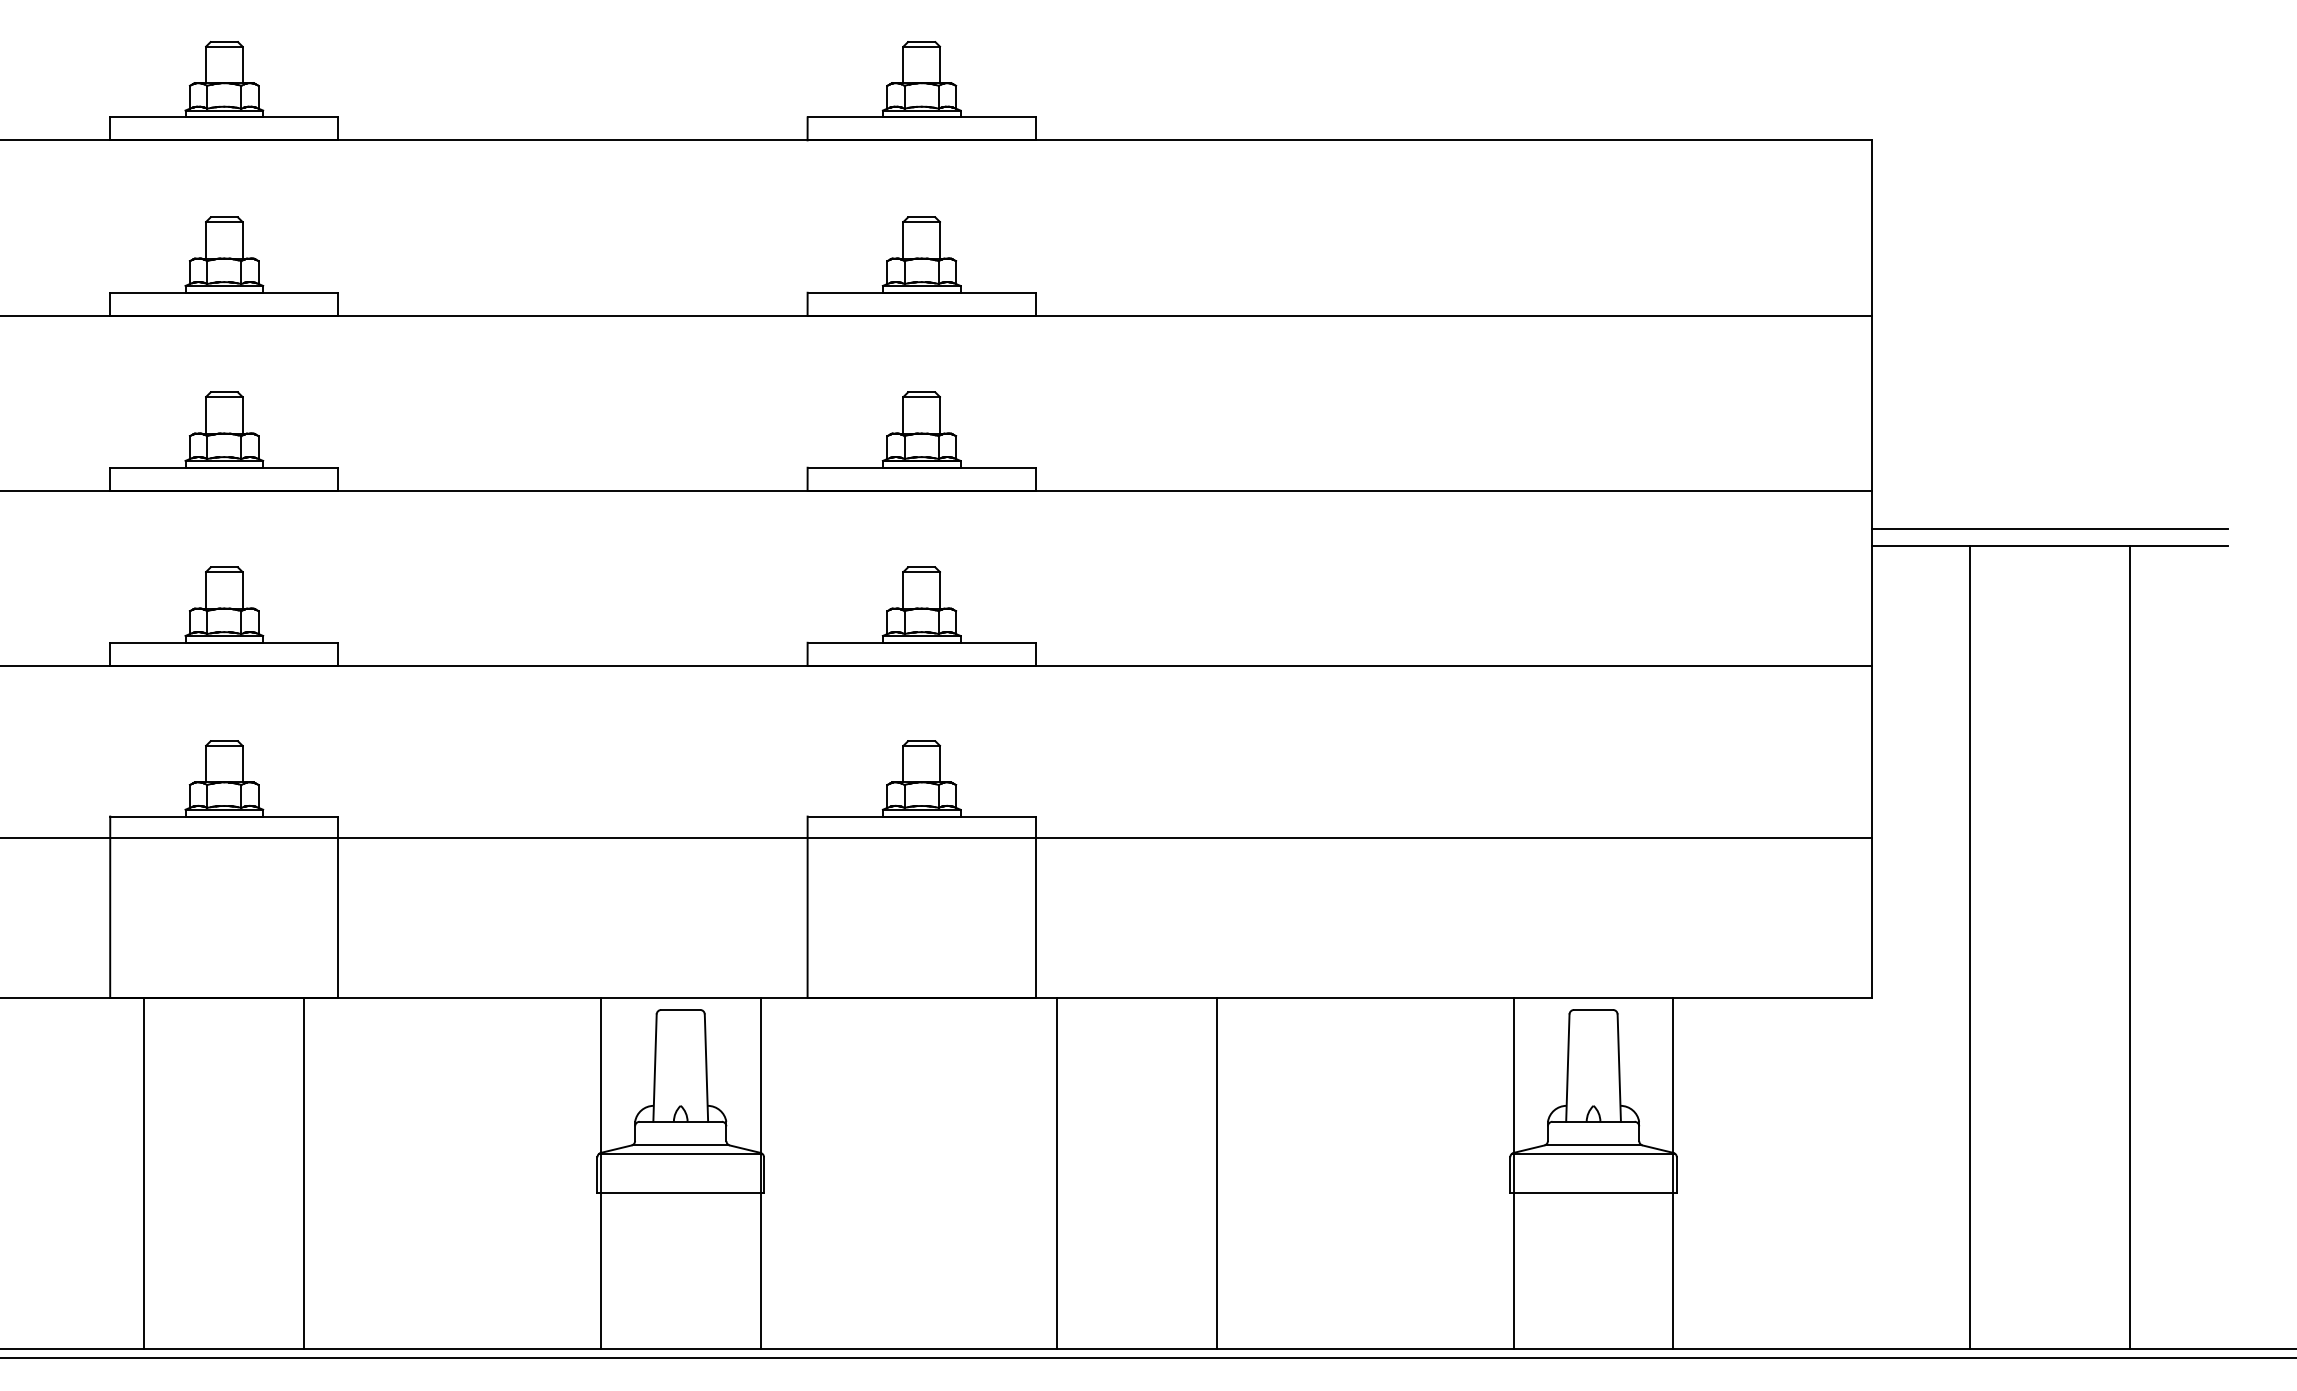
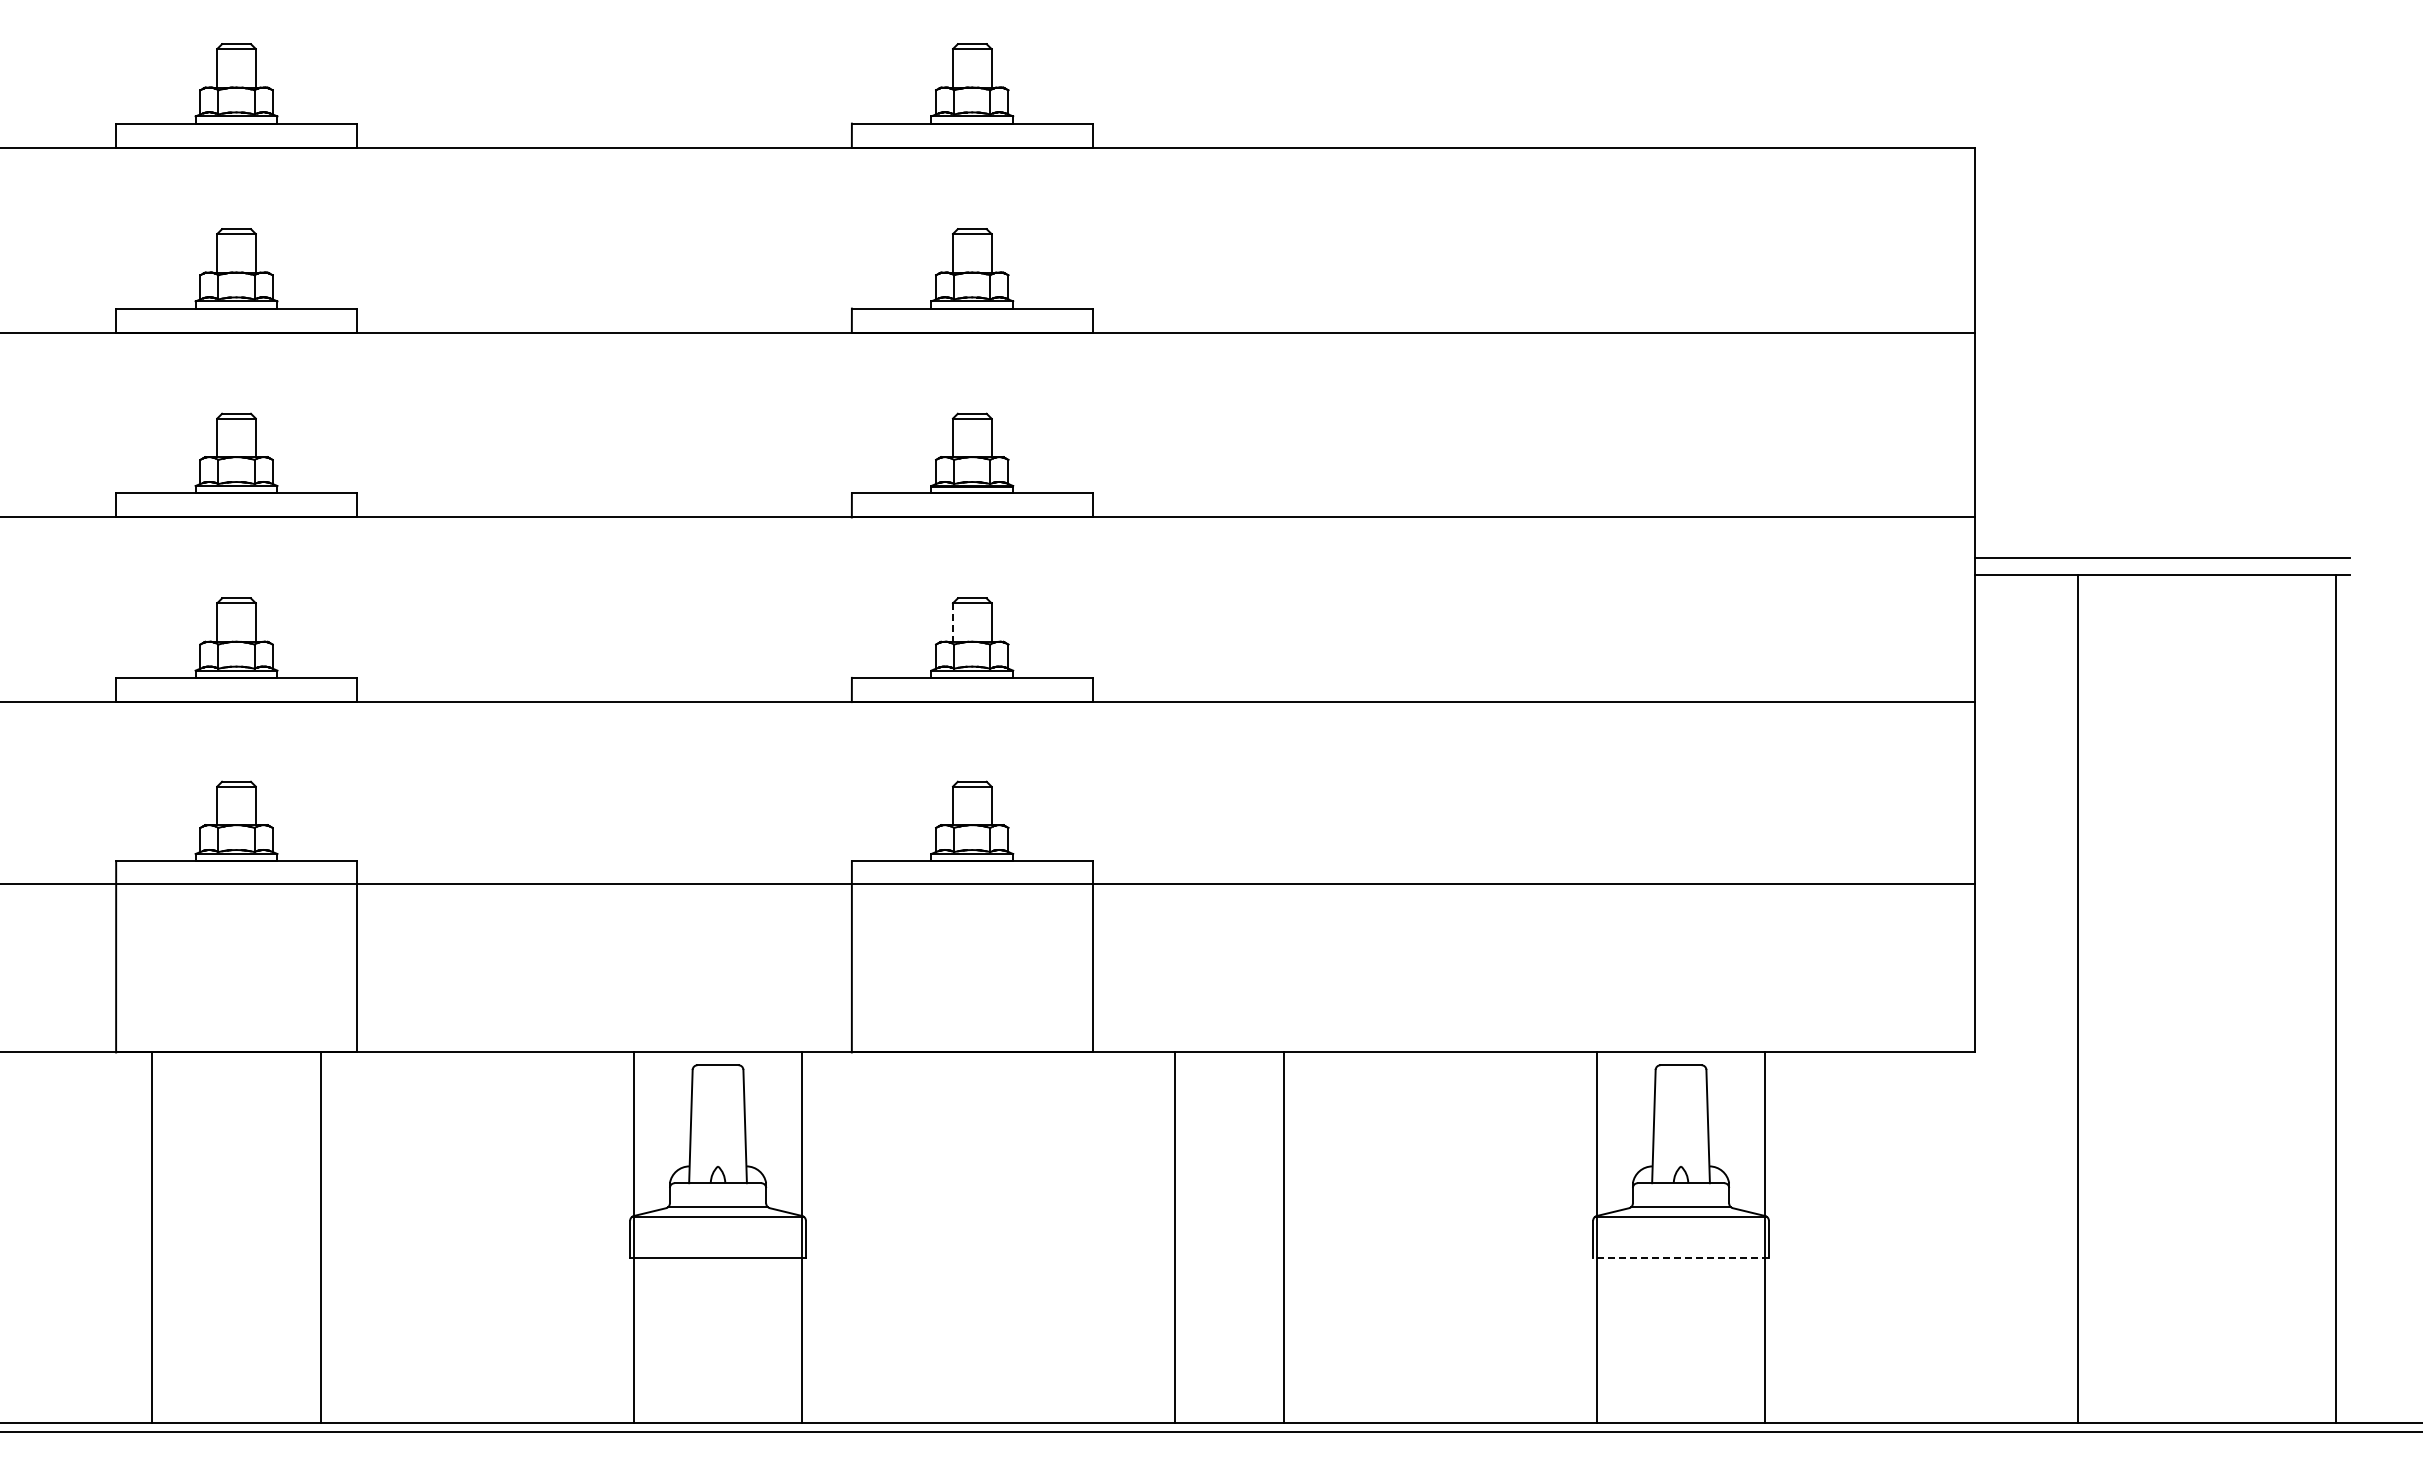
line: (903, 591) -> (953, 623), solid -> dashed
line: (2129, 946) -> (2335, 998), moved
line: (1057, 1173) -> (1175, 1237), moved
line: (1594, 1192) -> (1681, 1257), solid -> dashed

